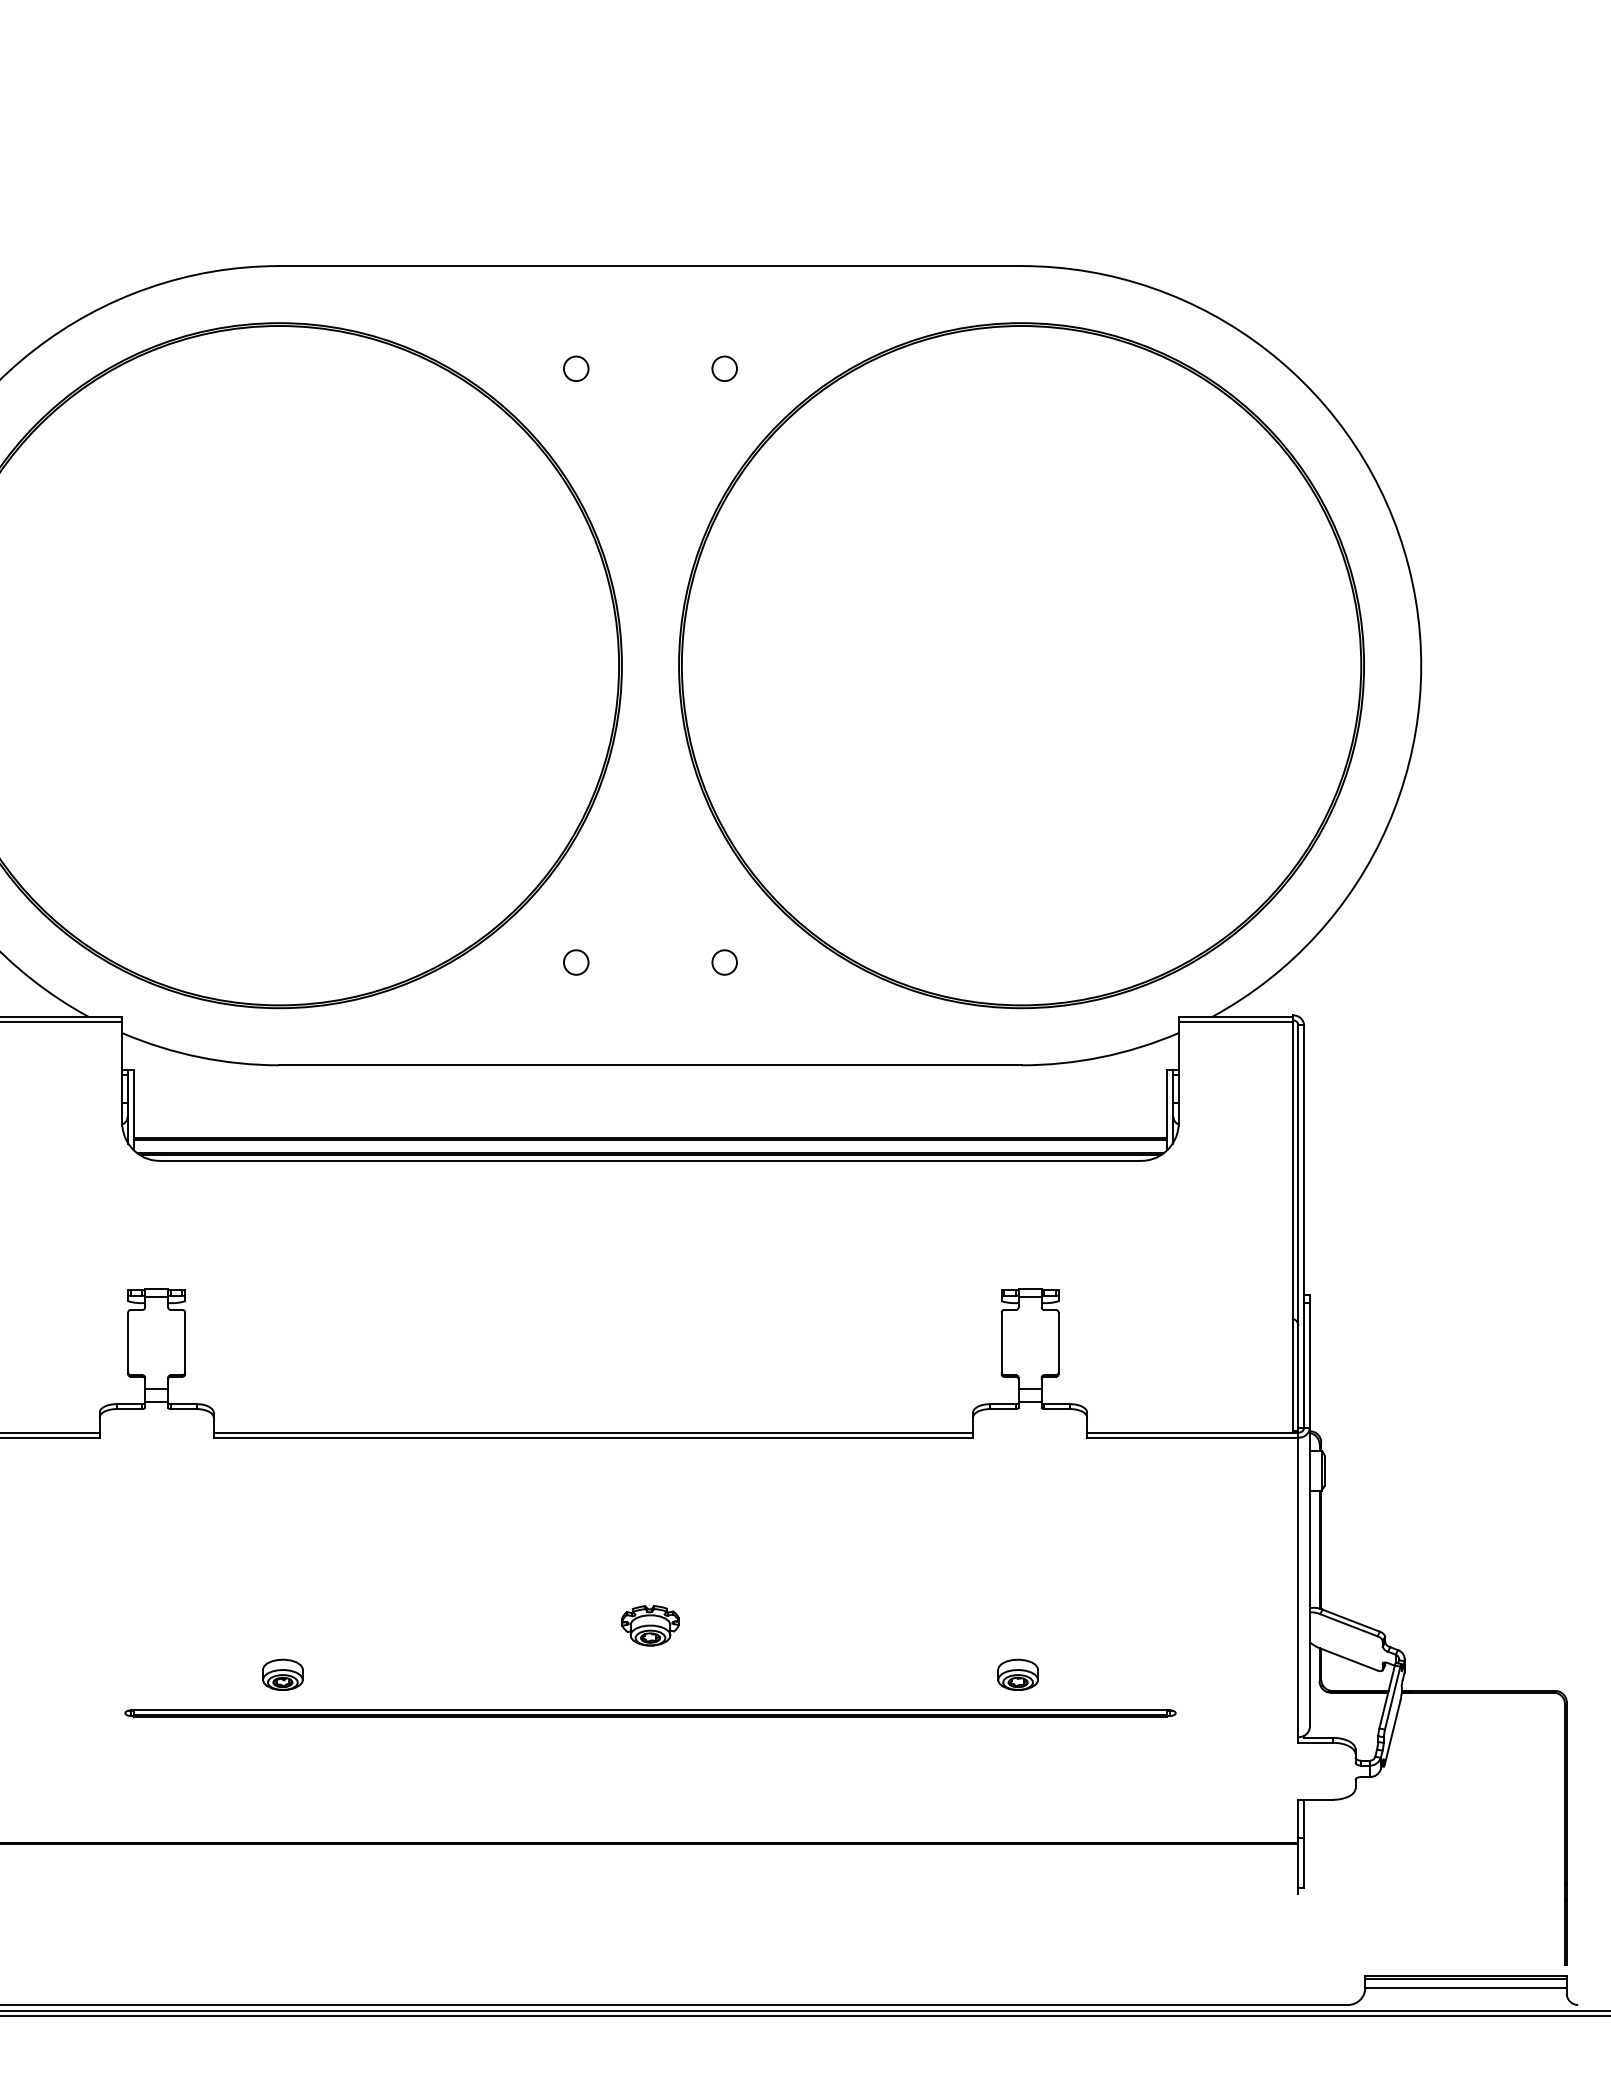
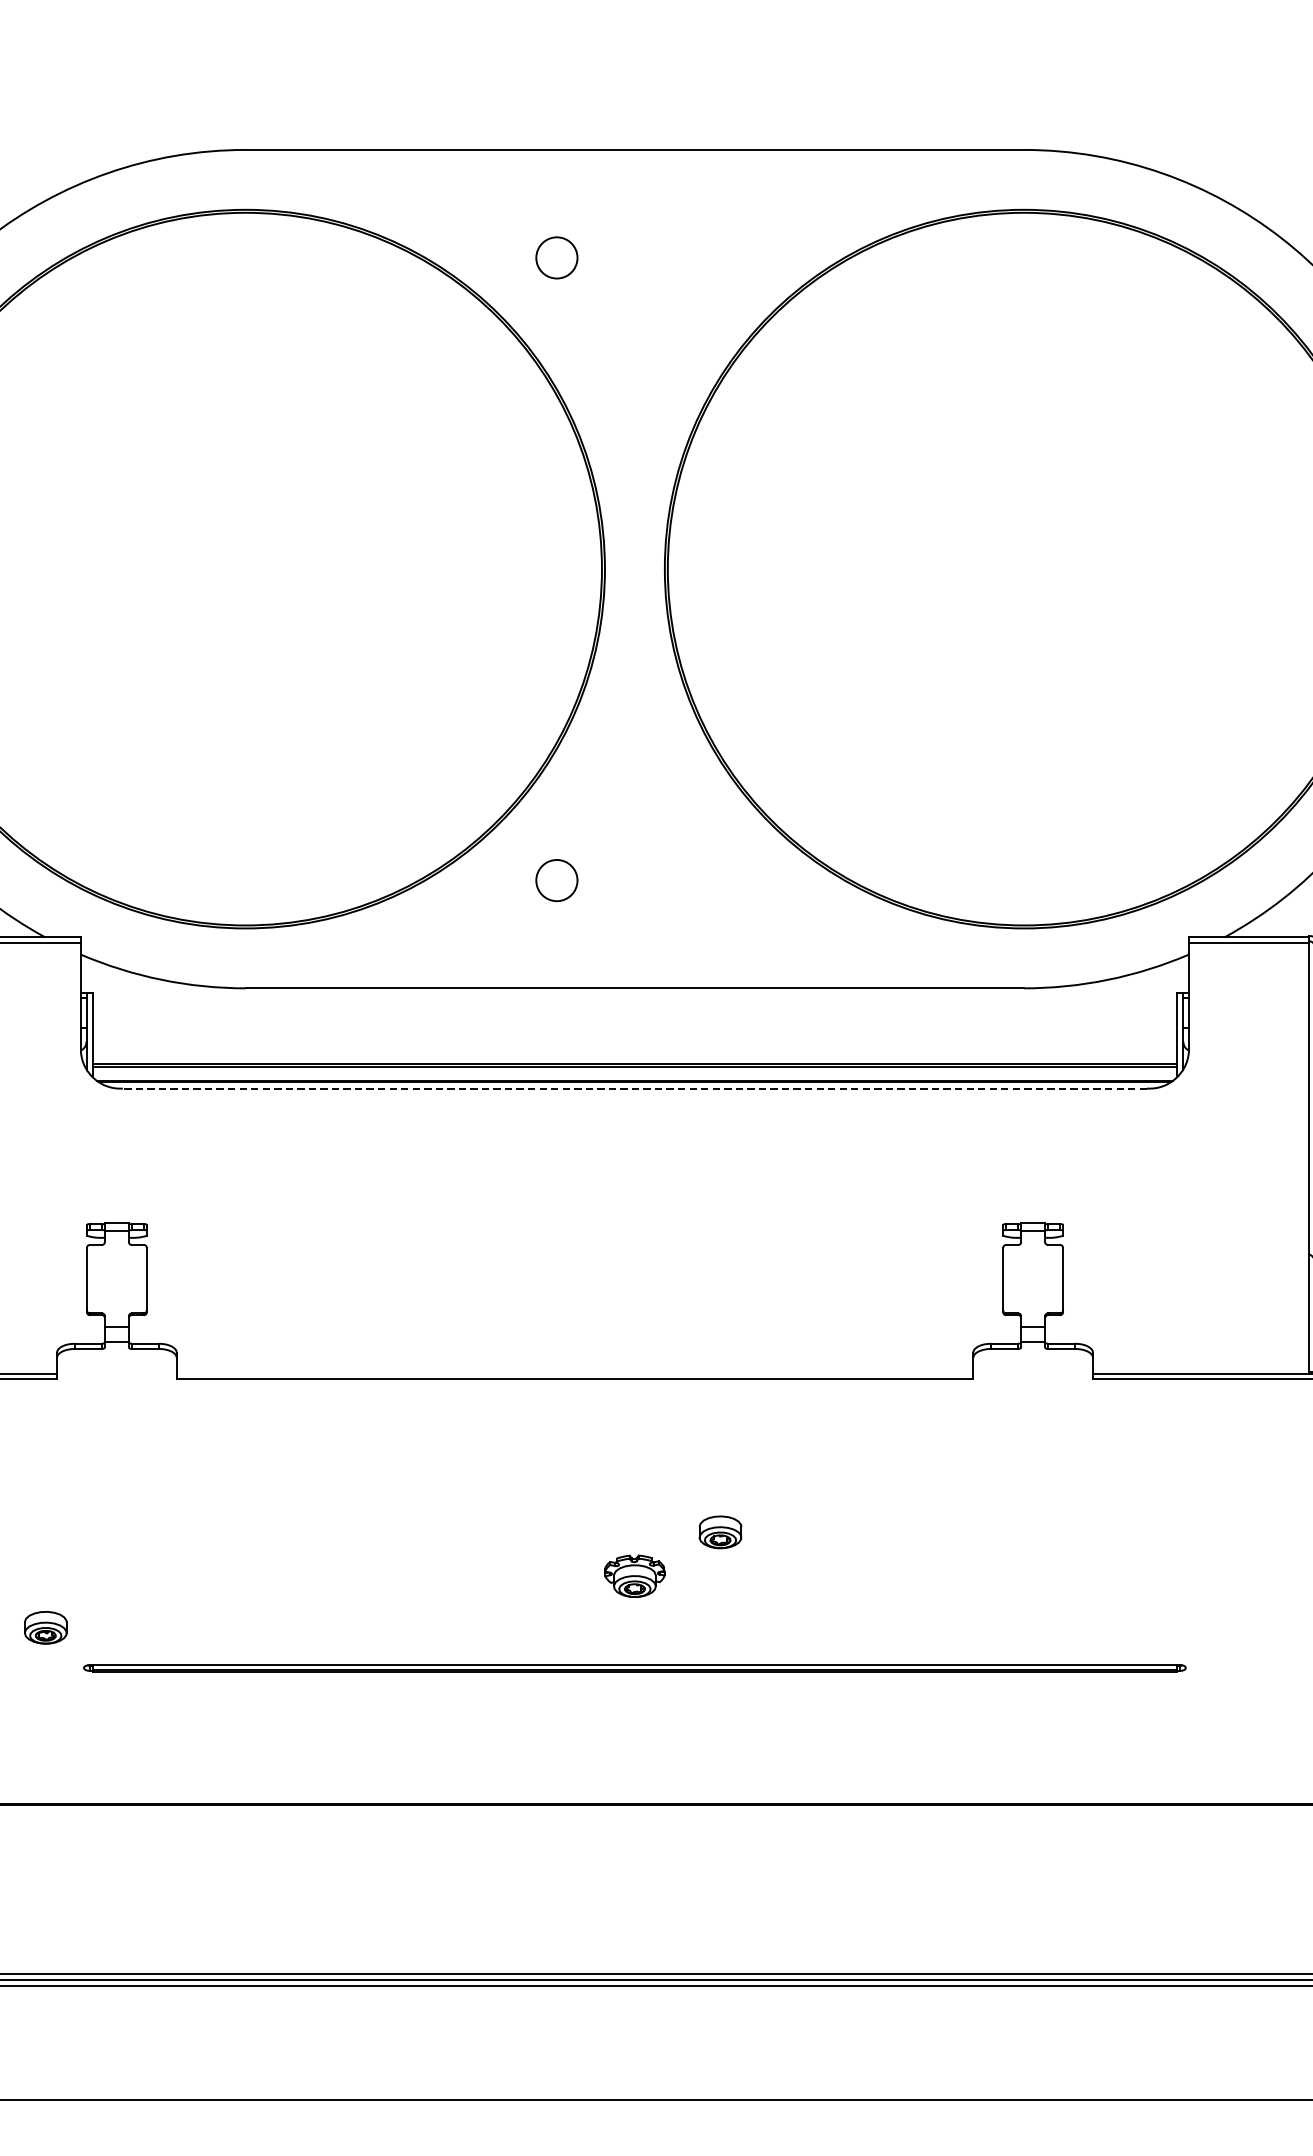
circle: (576, 368) -> (557, 257), size x1.6
circle: (724, 368) -> (712, 257), removed
circle: (576, 962) -> (557, 880), size x1.6
circle: (724, 962) -> (712, 880), removed
line: (649, 1160) -> (633, 1088), solid -> dashed
line: (593, 1432) -> (575, 1373), removed
part: (282, 1674) -> (45, 1627), moved
part: (1017, 1674) -> (719, 1531), moved

